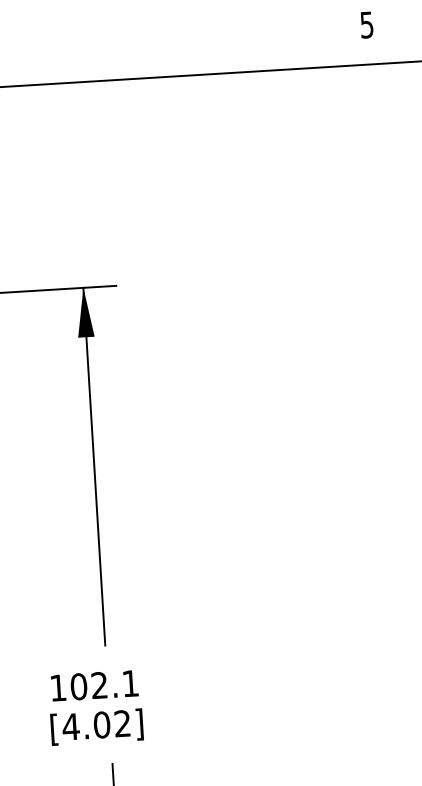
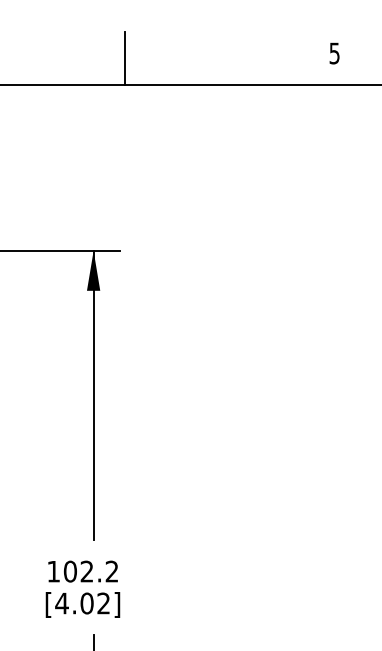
line: (108, 47) -> (125, 58), added
text: (129, 683) -> (111, 571), 102.1 -> 102.2

